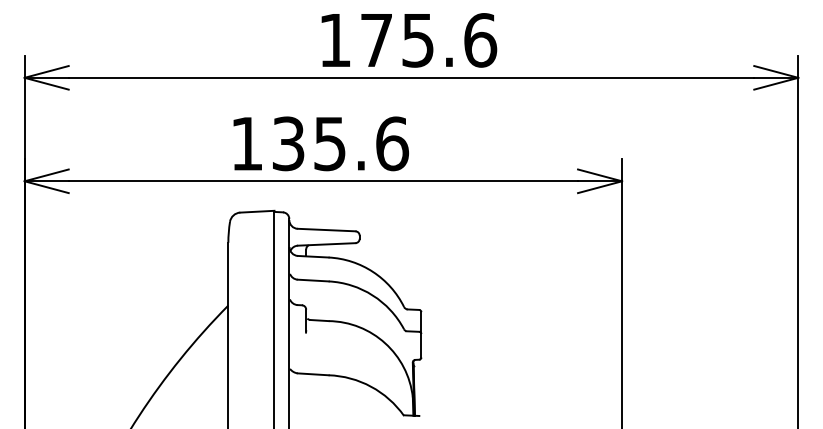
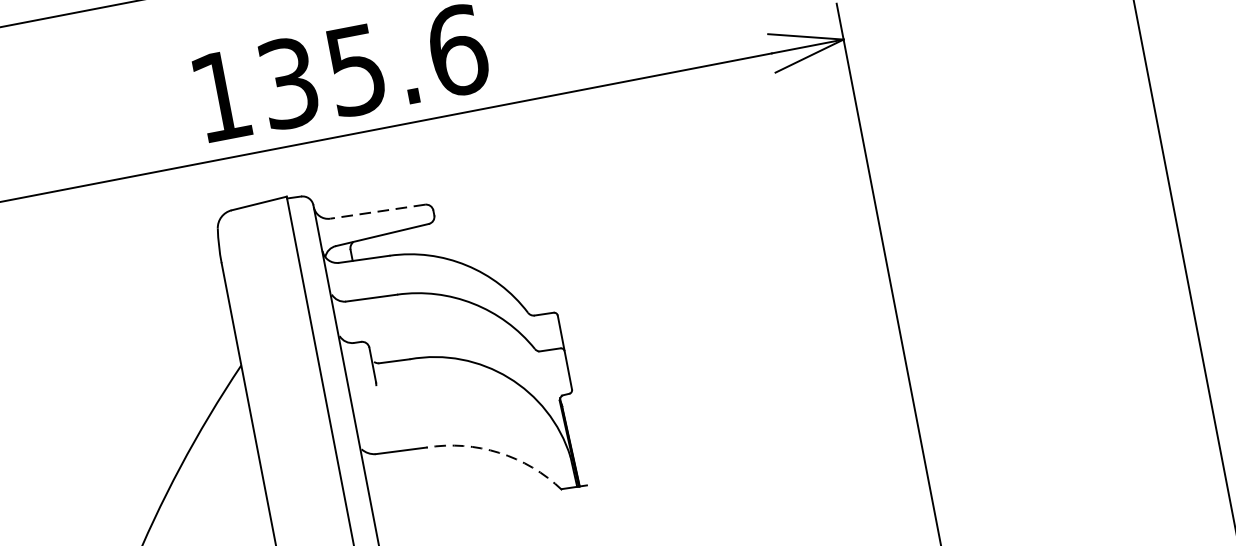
line: (326, 230) -> (377, 212), solid -> dashed
arc: (371, 386) -> (499, 452), solid -> dashed

